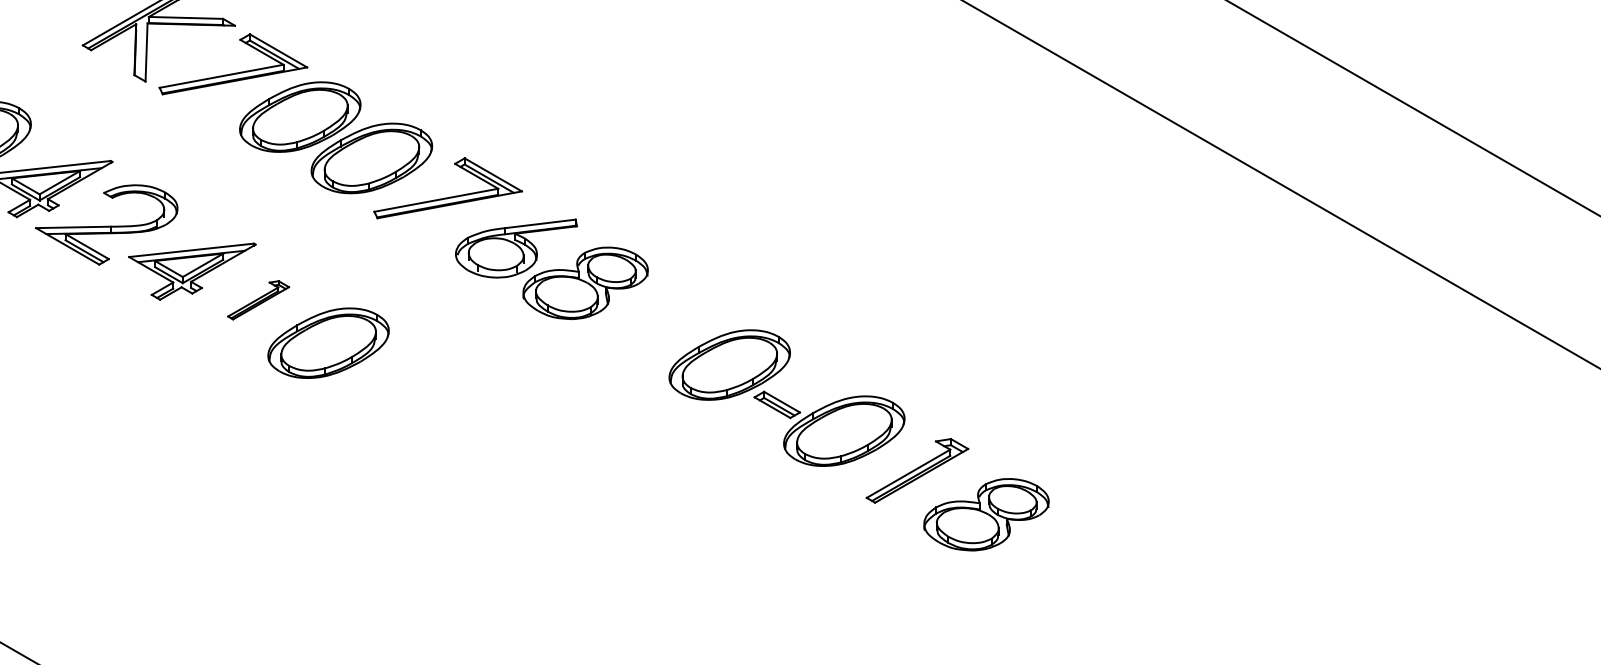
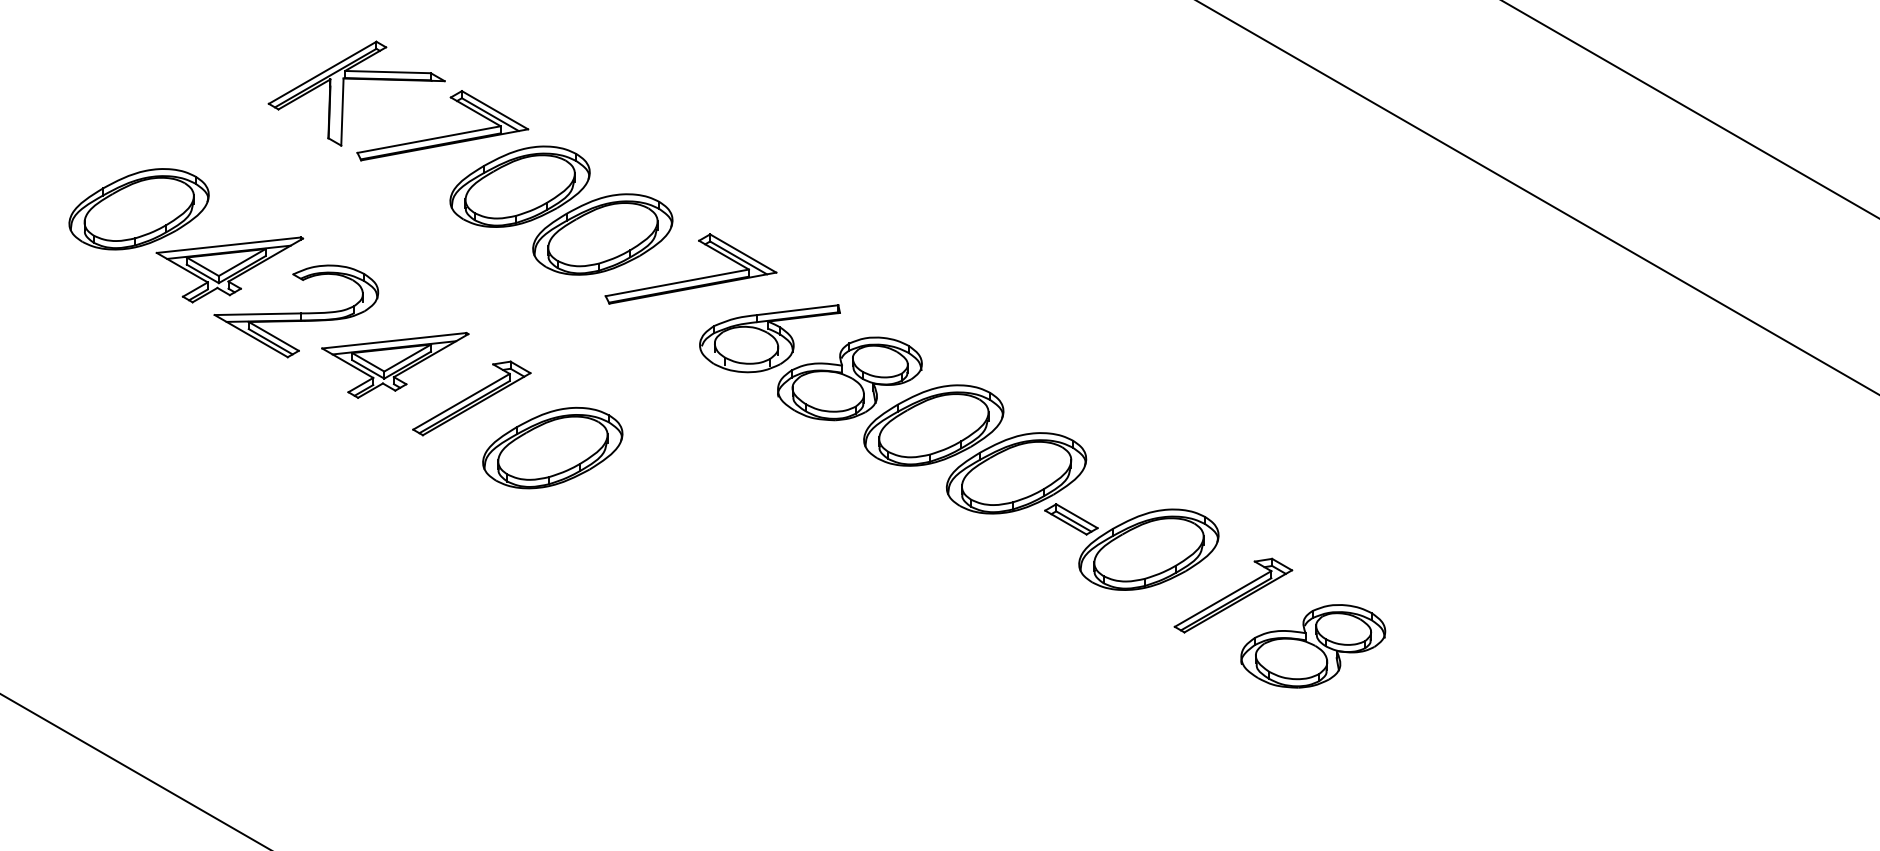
part: (258, 300) -> (471, 398), size x1.67
part: (657, 323) -> (933, 425), added

